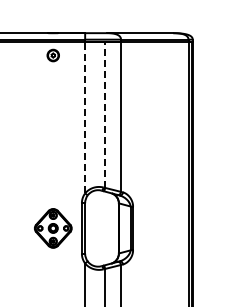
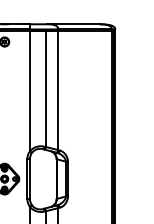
line: (104, 114) -> (45, 88), dashed -> solid
line: (85, 117) -> (30, 91), dashed -> solid

